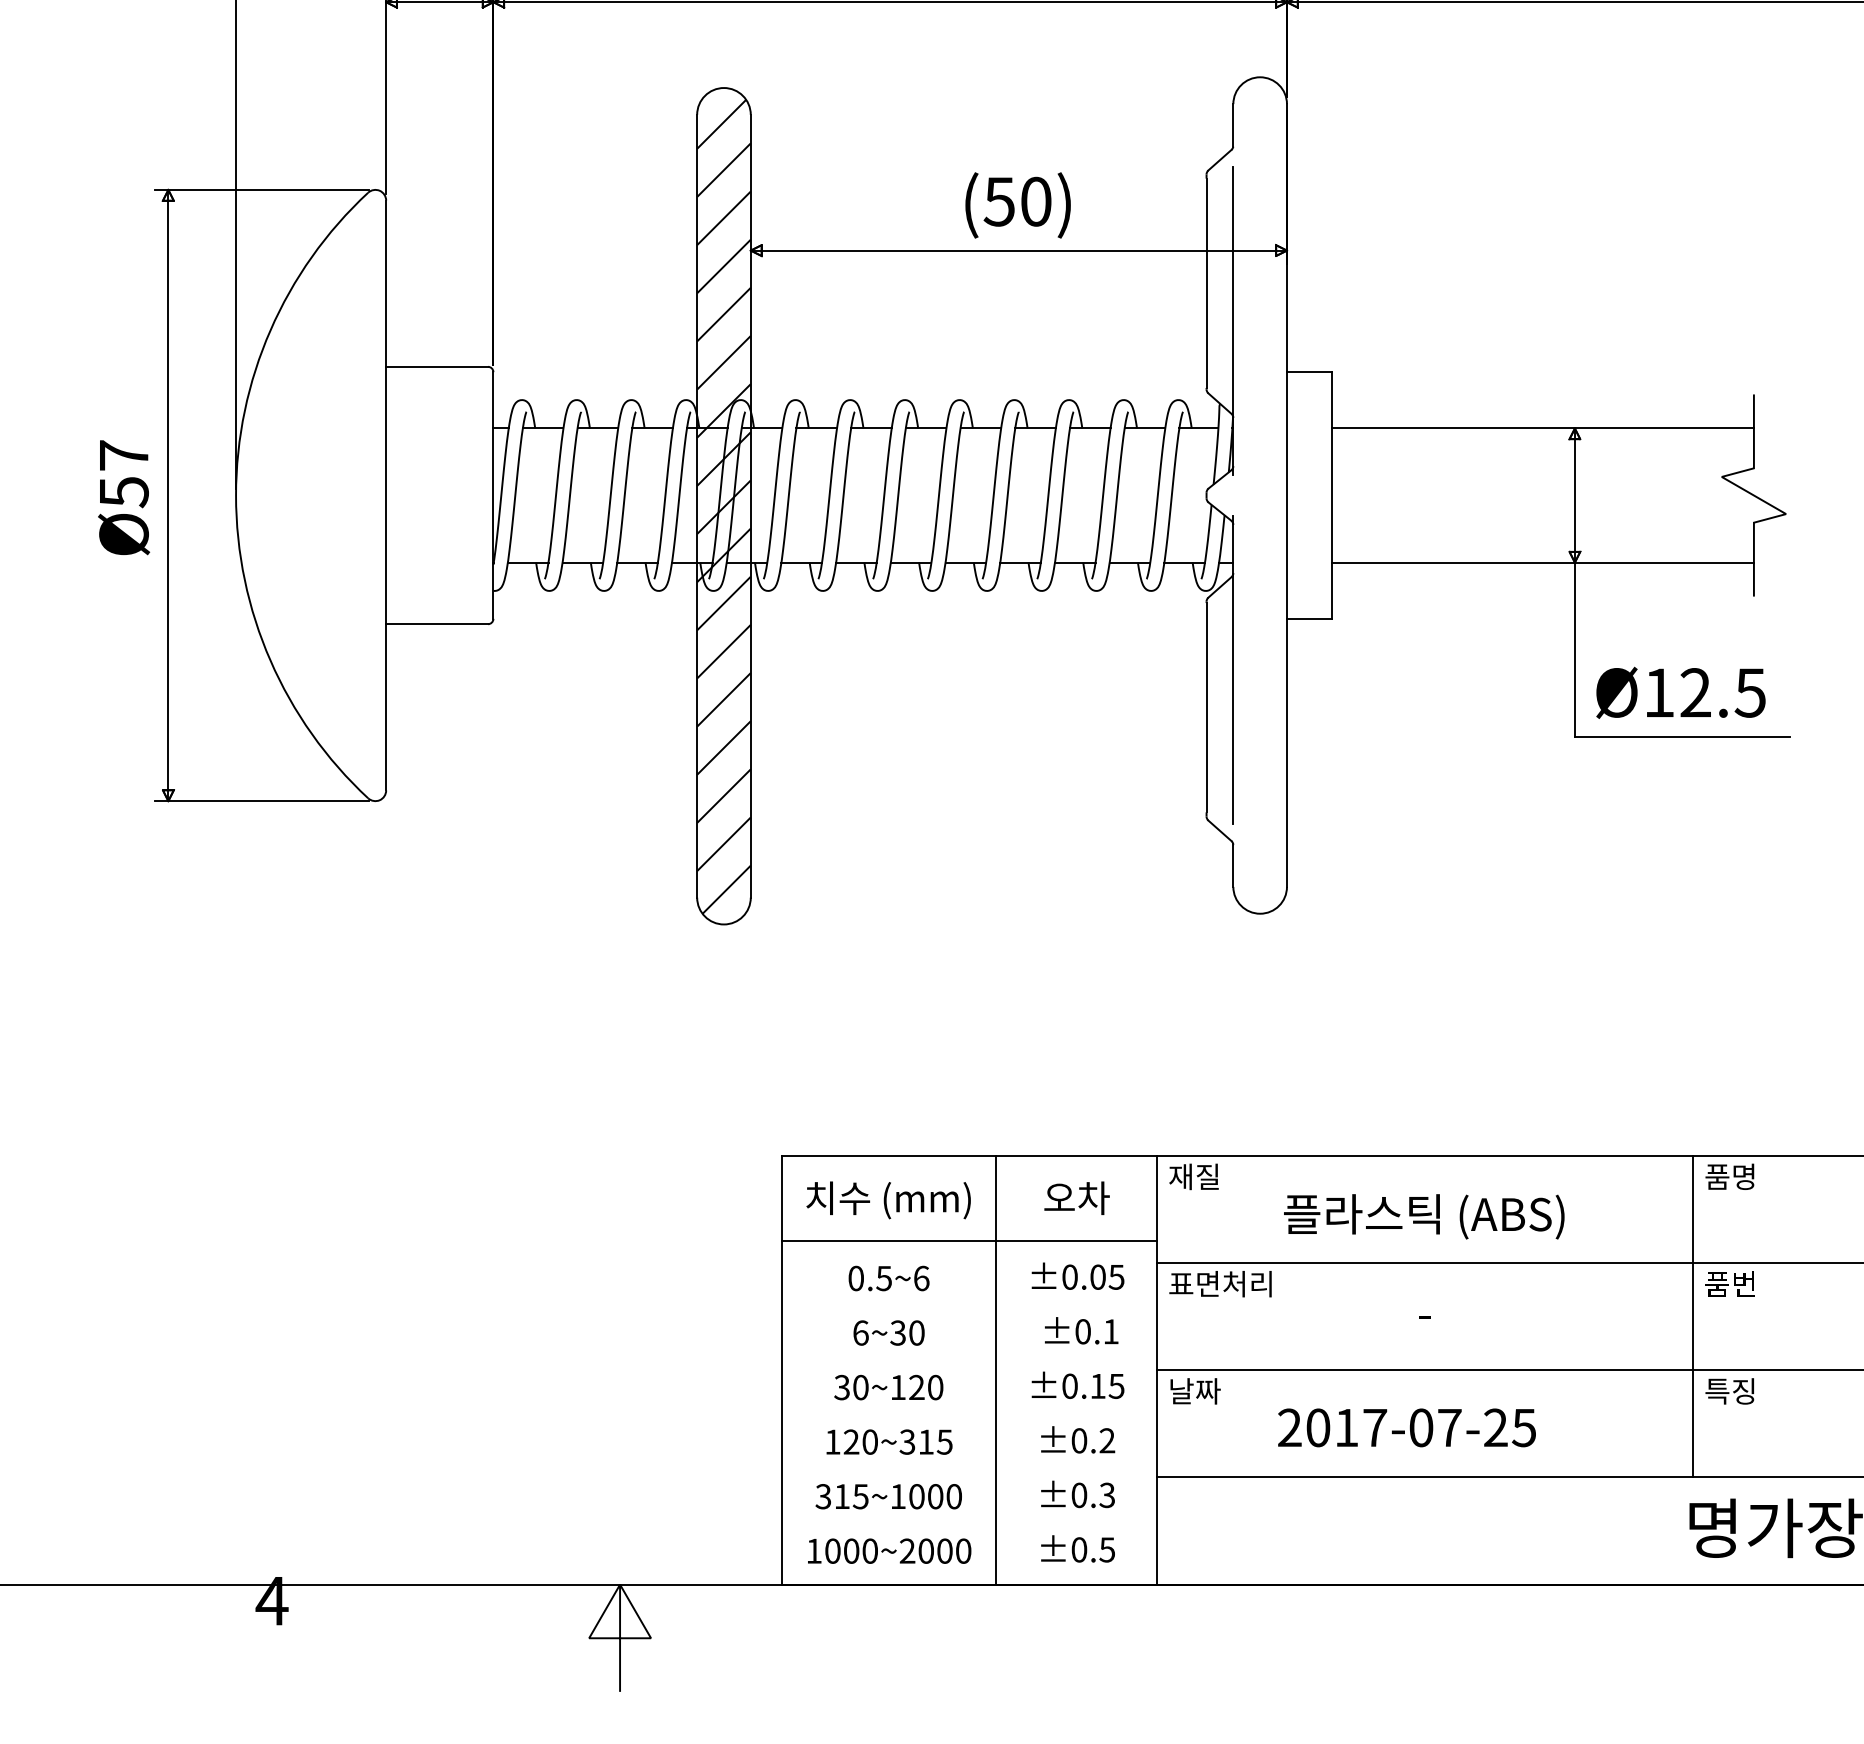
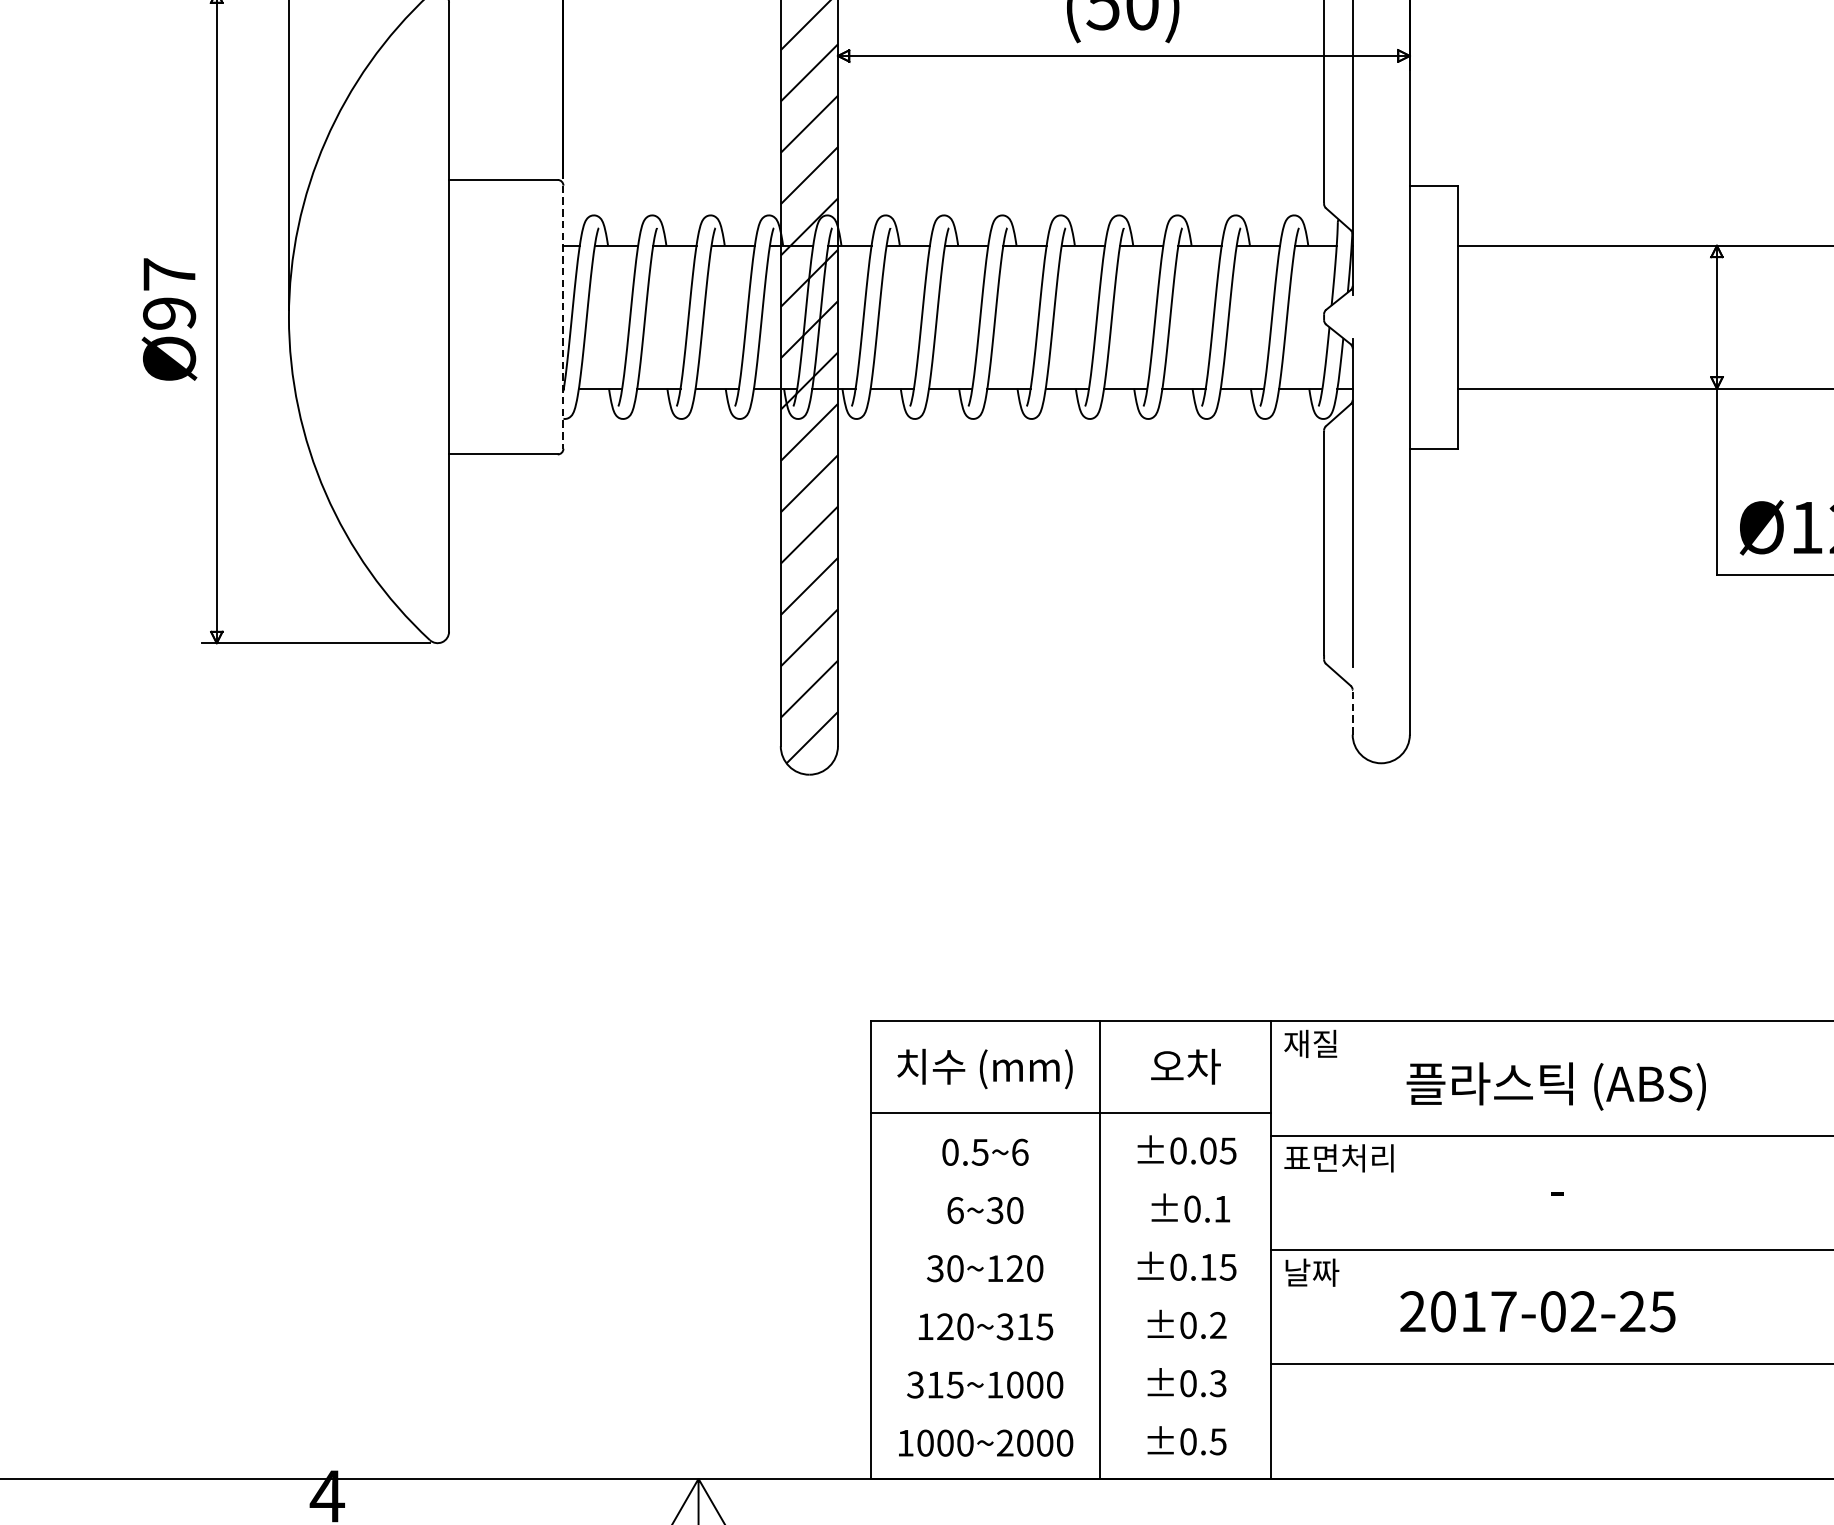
text: (123, 492) -> (168, 313), Ø57 -> Ø97
line: (493, 496) -> (563, 318), solid -> dashed
line: (1233, 865) -> (1352, 711), solid -> dashed
text: (1449, 1427) -> (1583, 1311), 2017-07-25 -> 2017-02-25

